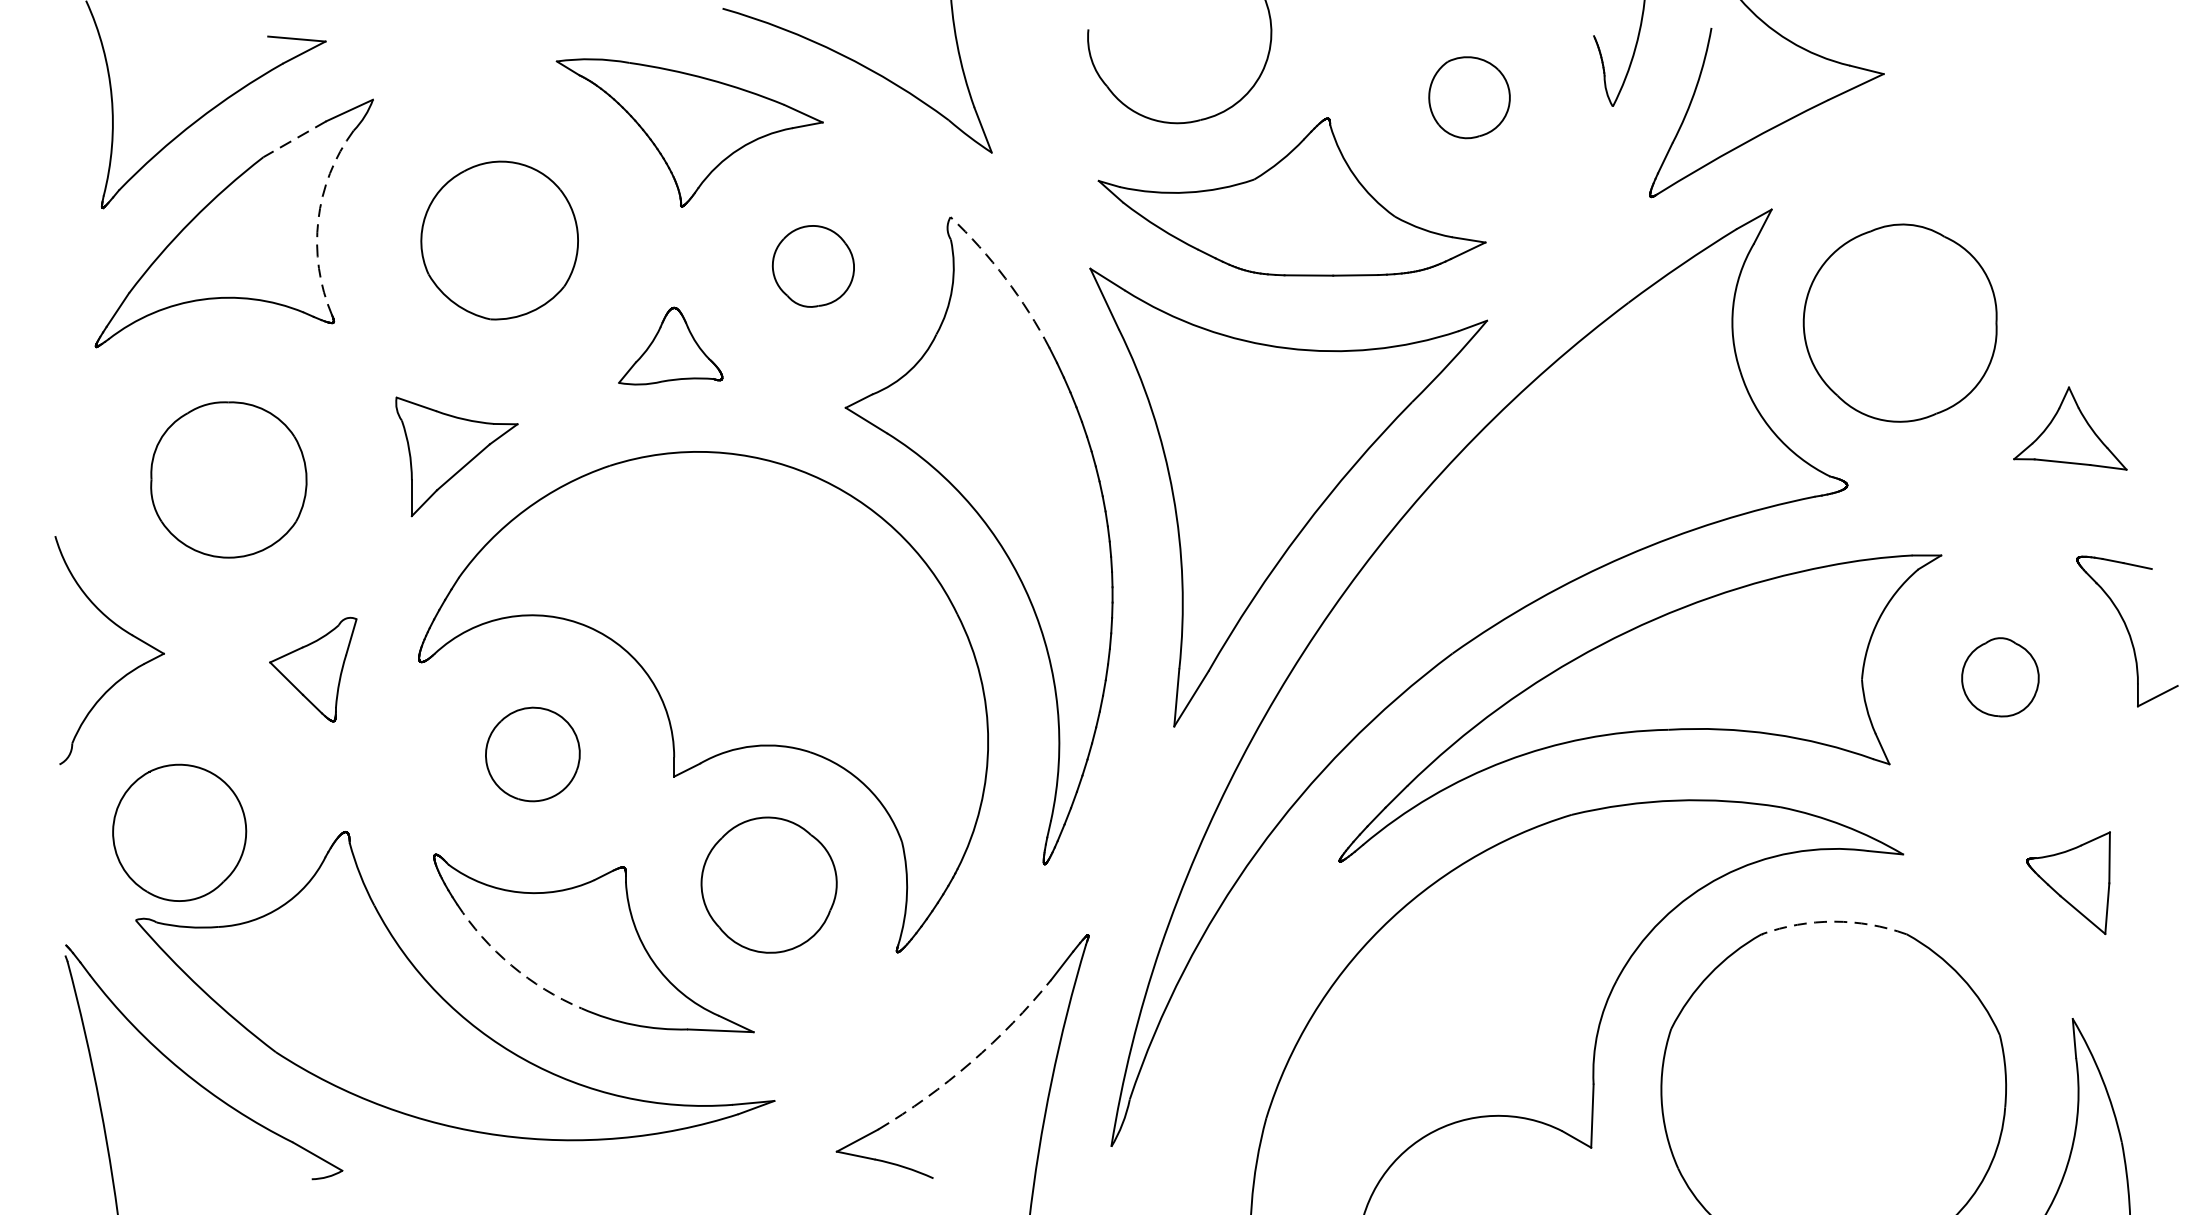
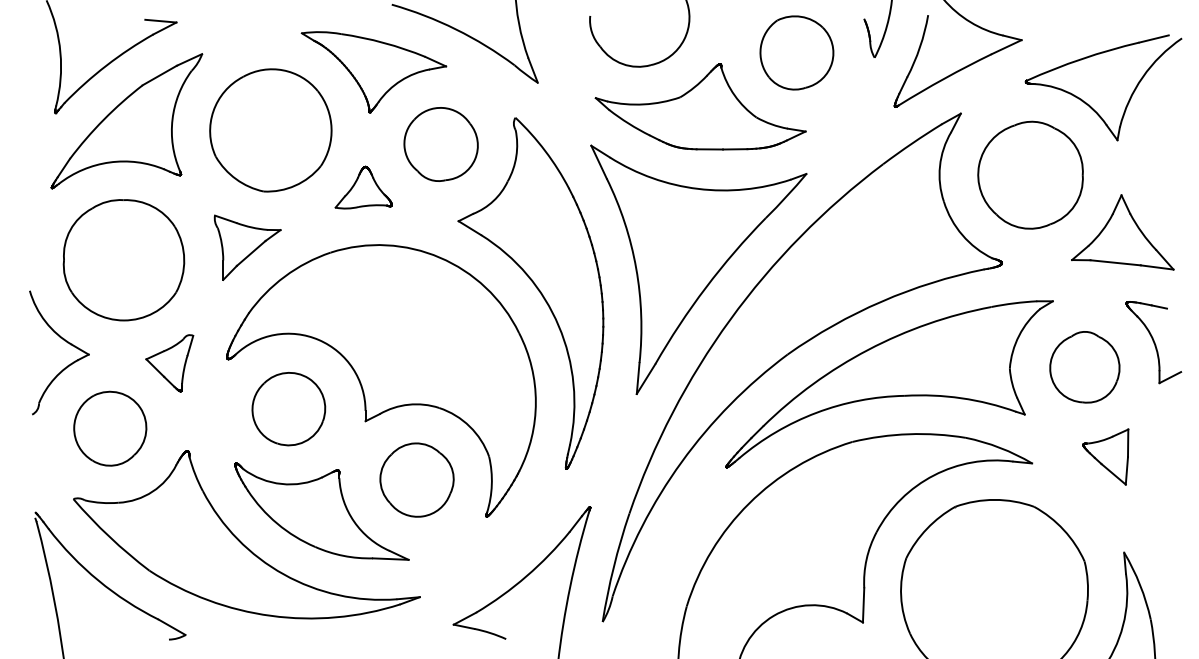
part: (1468, 96) -> (796, 52), size x1.67
line: (294, 139) -> (159, 75), dashed -> solid
part: (2008, 192) -> (1089, 104), added
arc: (318, 220) -> (172, 119), dashed -> solid
part: (498, 240) -> (270, 130), size x1.43
part: (812, 266) -> (440, 144), size x1.67
arc: (1005, 279) -> (545, 151), dashed -> solid
part: (2069, 428) -> (1122, 232), size x1.67
part: (227, 480) -> (123, 260), size x1.43
part: (1999, 677) -> (1084, 367), size x1.67
part: (532, 754) -> (288, 409), size x1.43
part: (180, 832) -> (110, 428), moved
part: (2067, 882) -> (1105, 456), moved
arc: (1833, 920) -> (994, 499), dashed -> solid
arc: (511, 965) -> (277, 523), dashed -> solid
arc: (970, 1062) -> (526, 576), dashed -> solid

